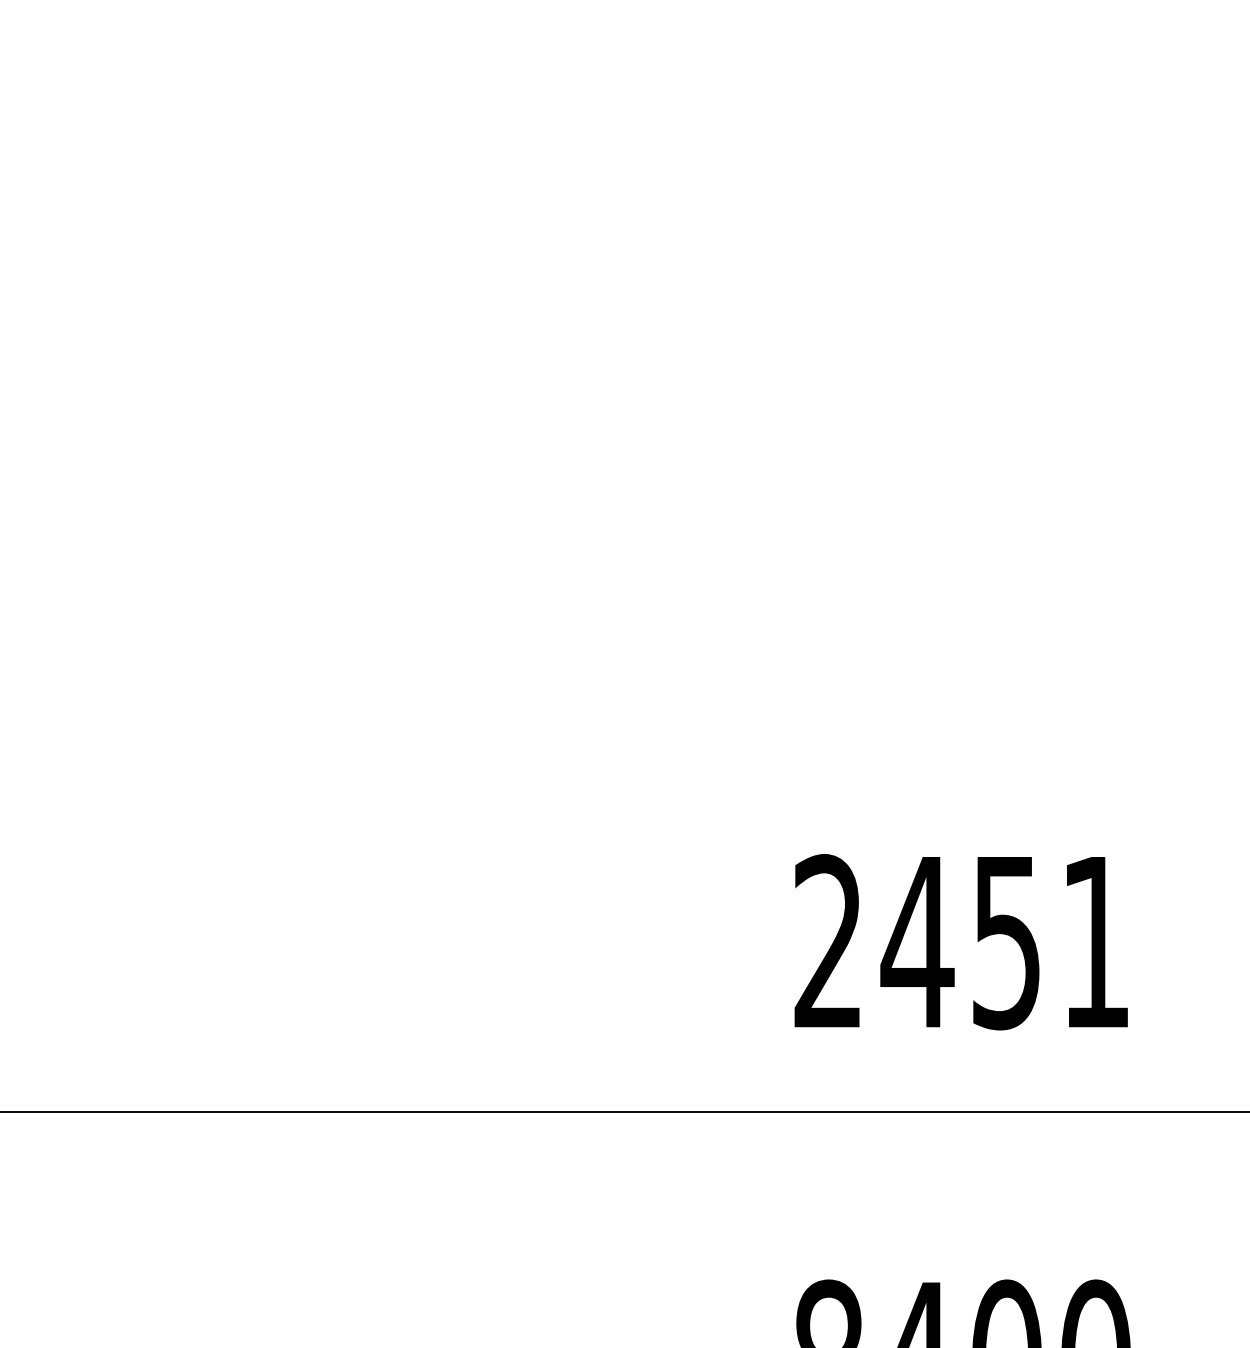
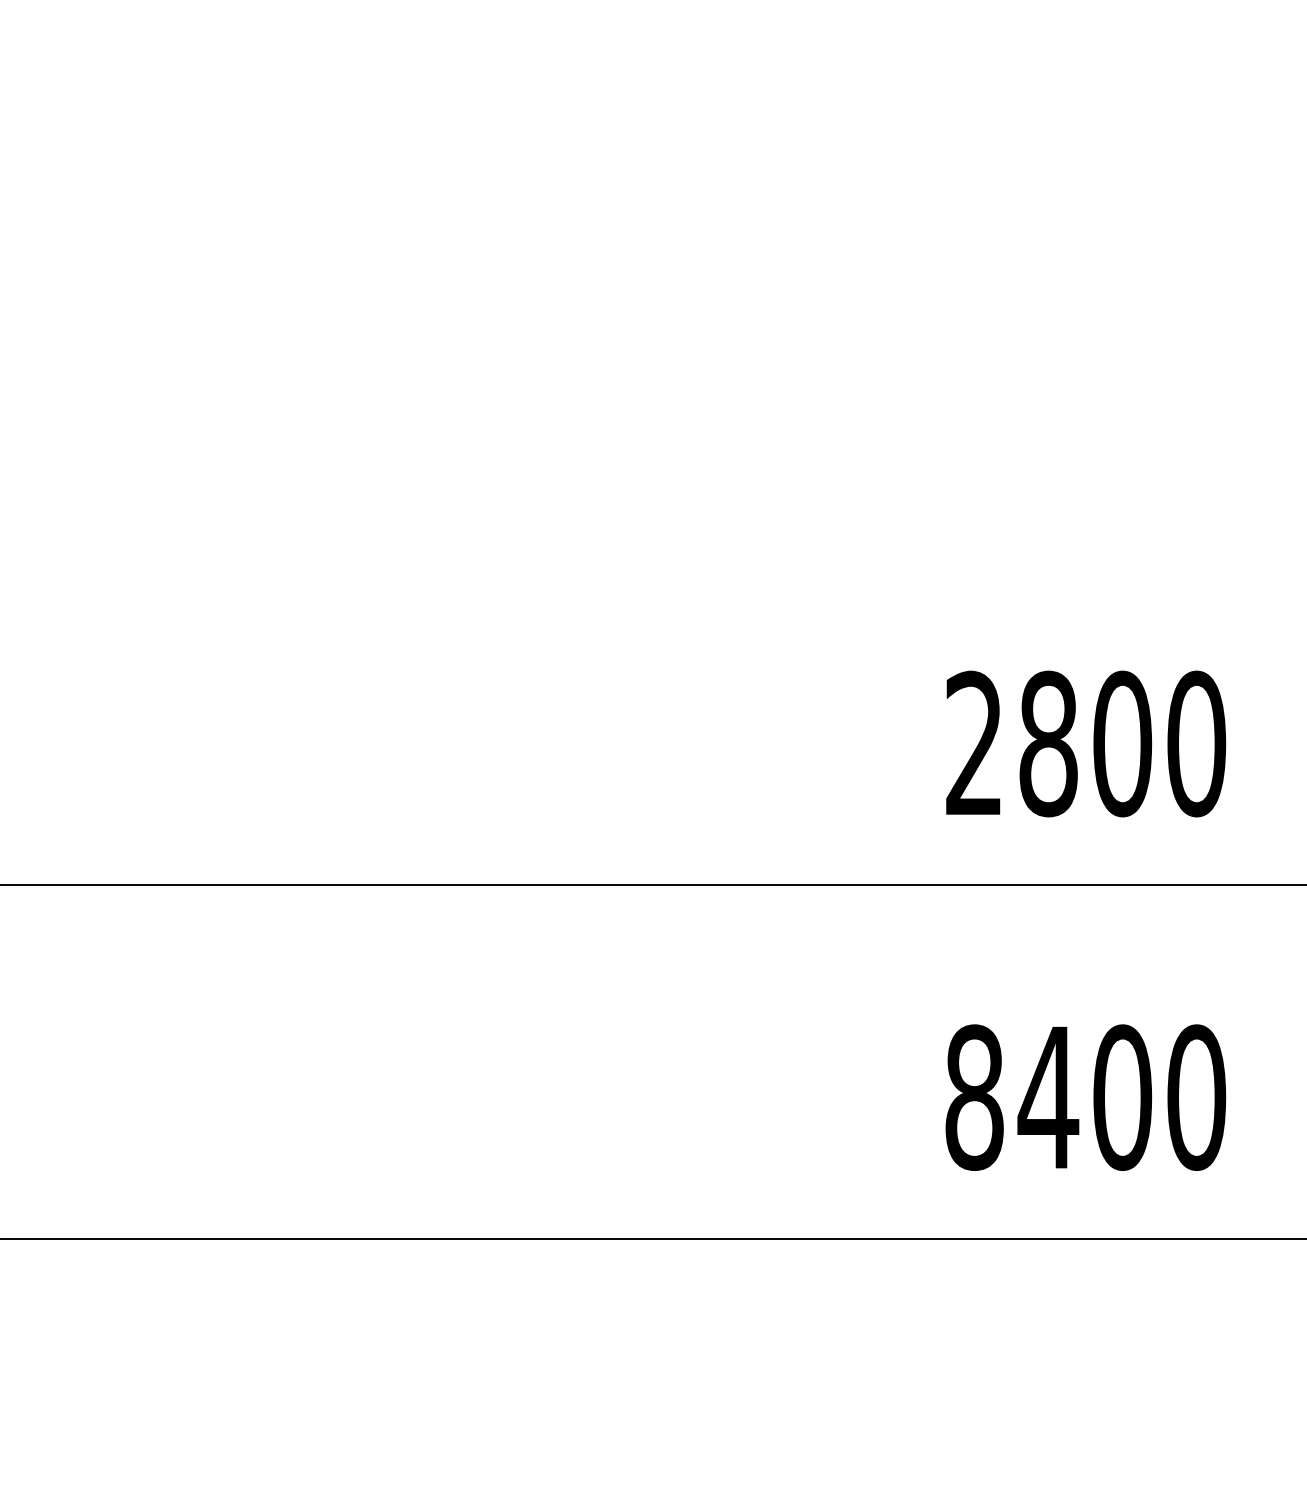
text: (1005, 941) -> (1121, 743), 2451 -> 2800

